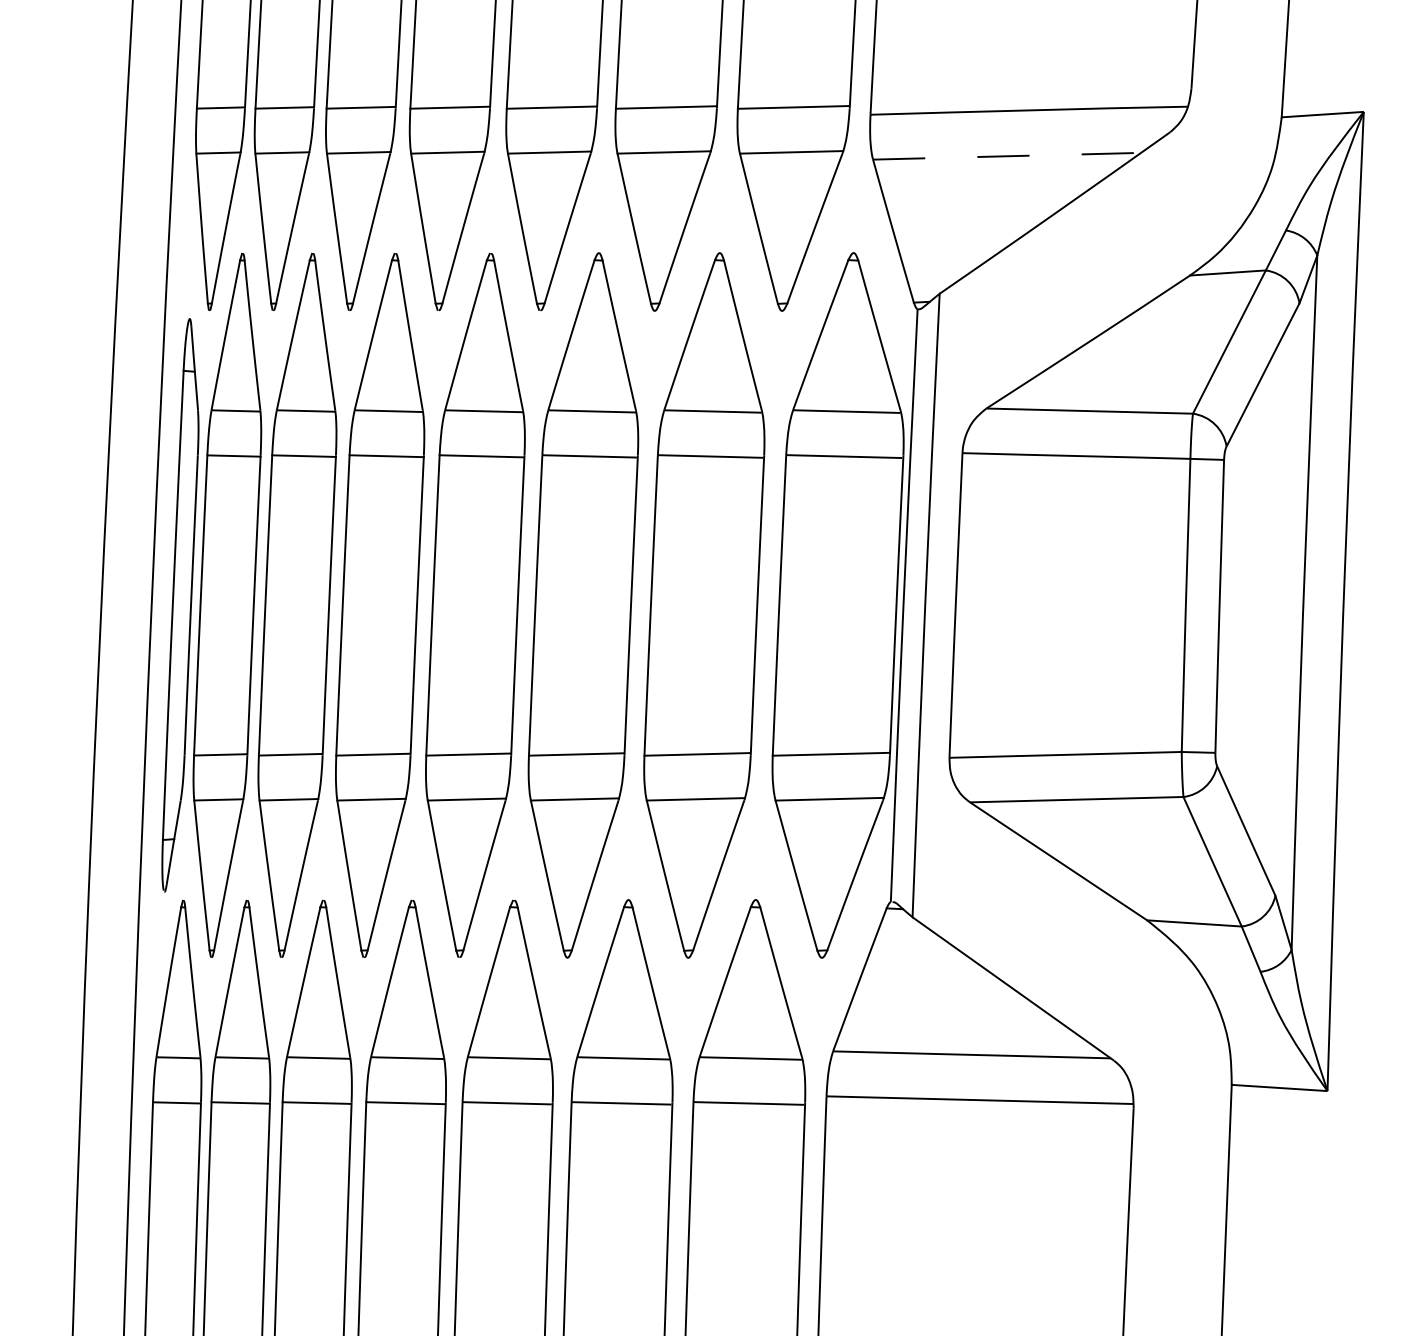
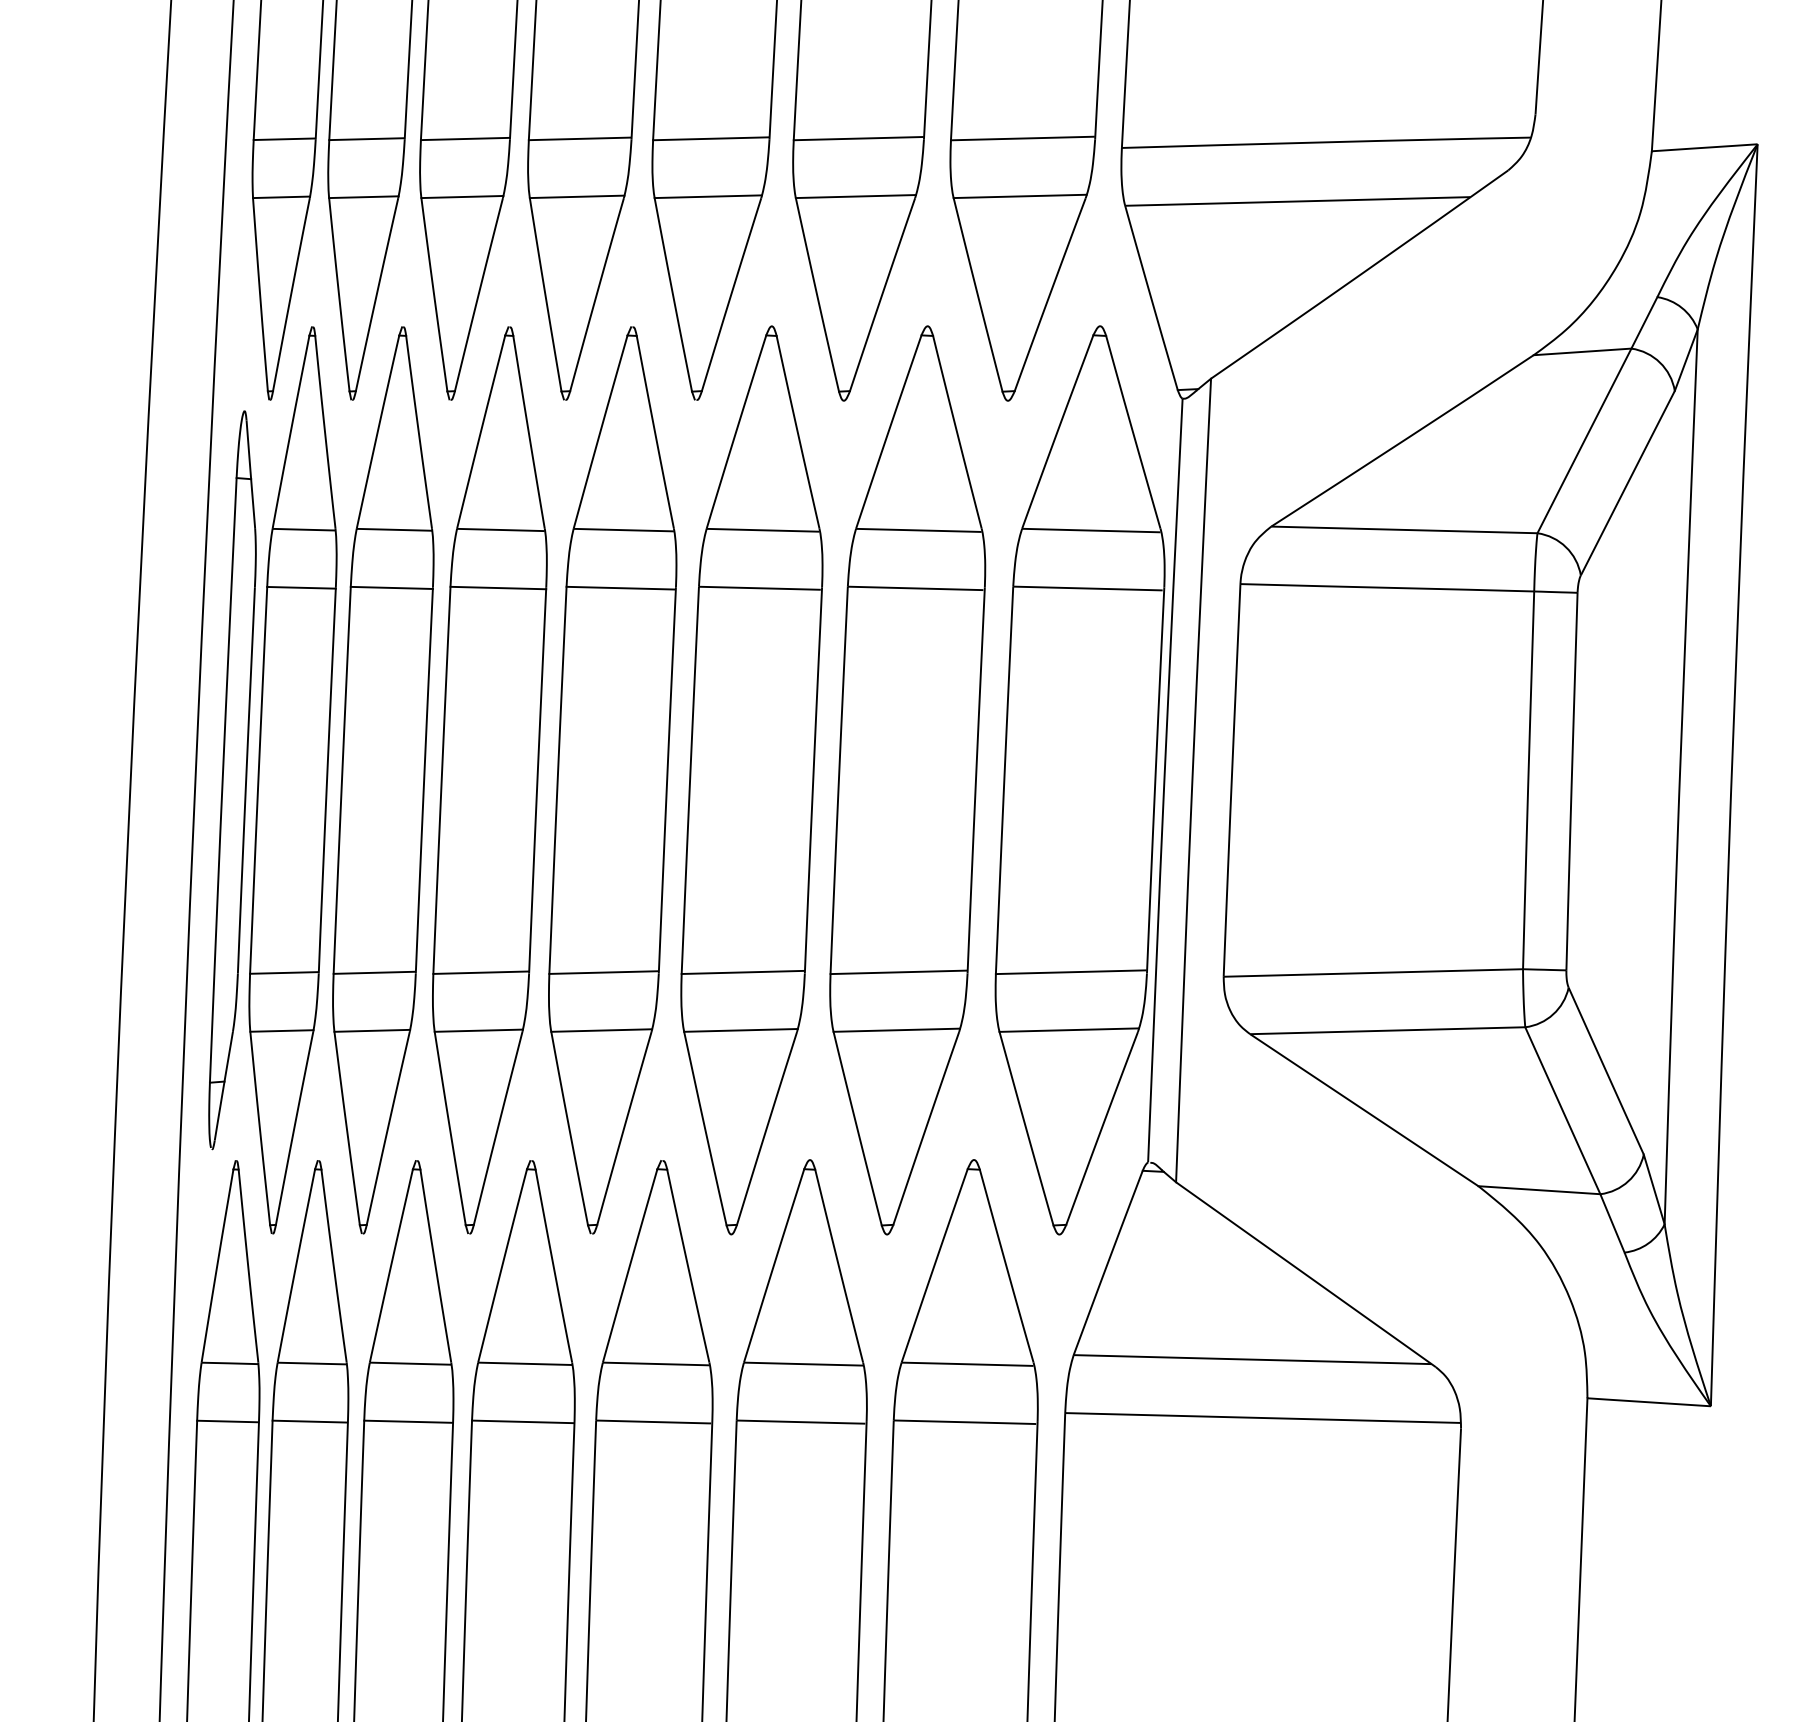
line: (1008, 156) -> (1299, 201), dashed -> solid

